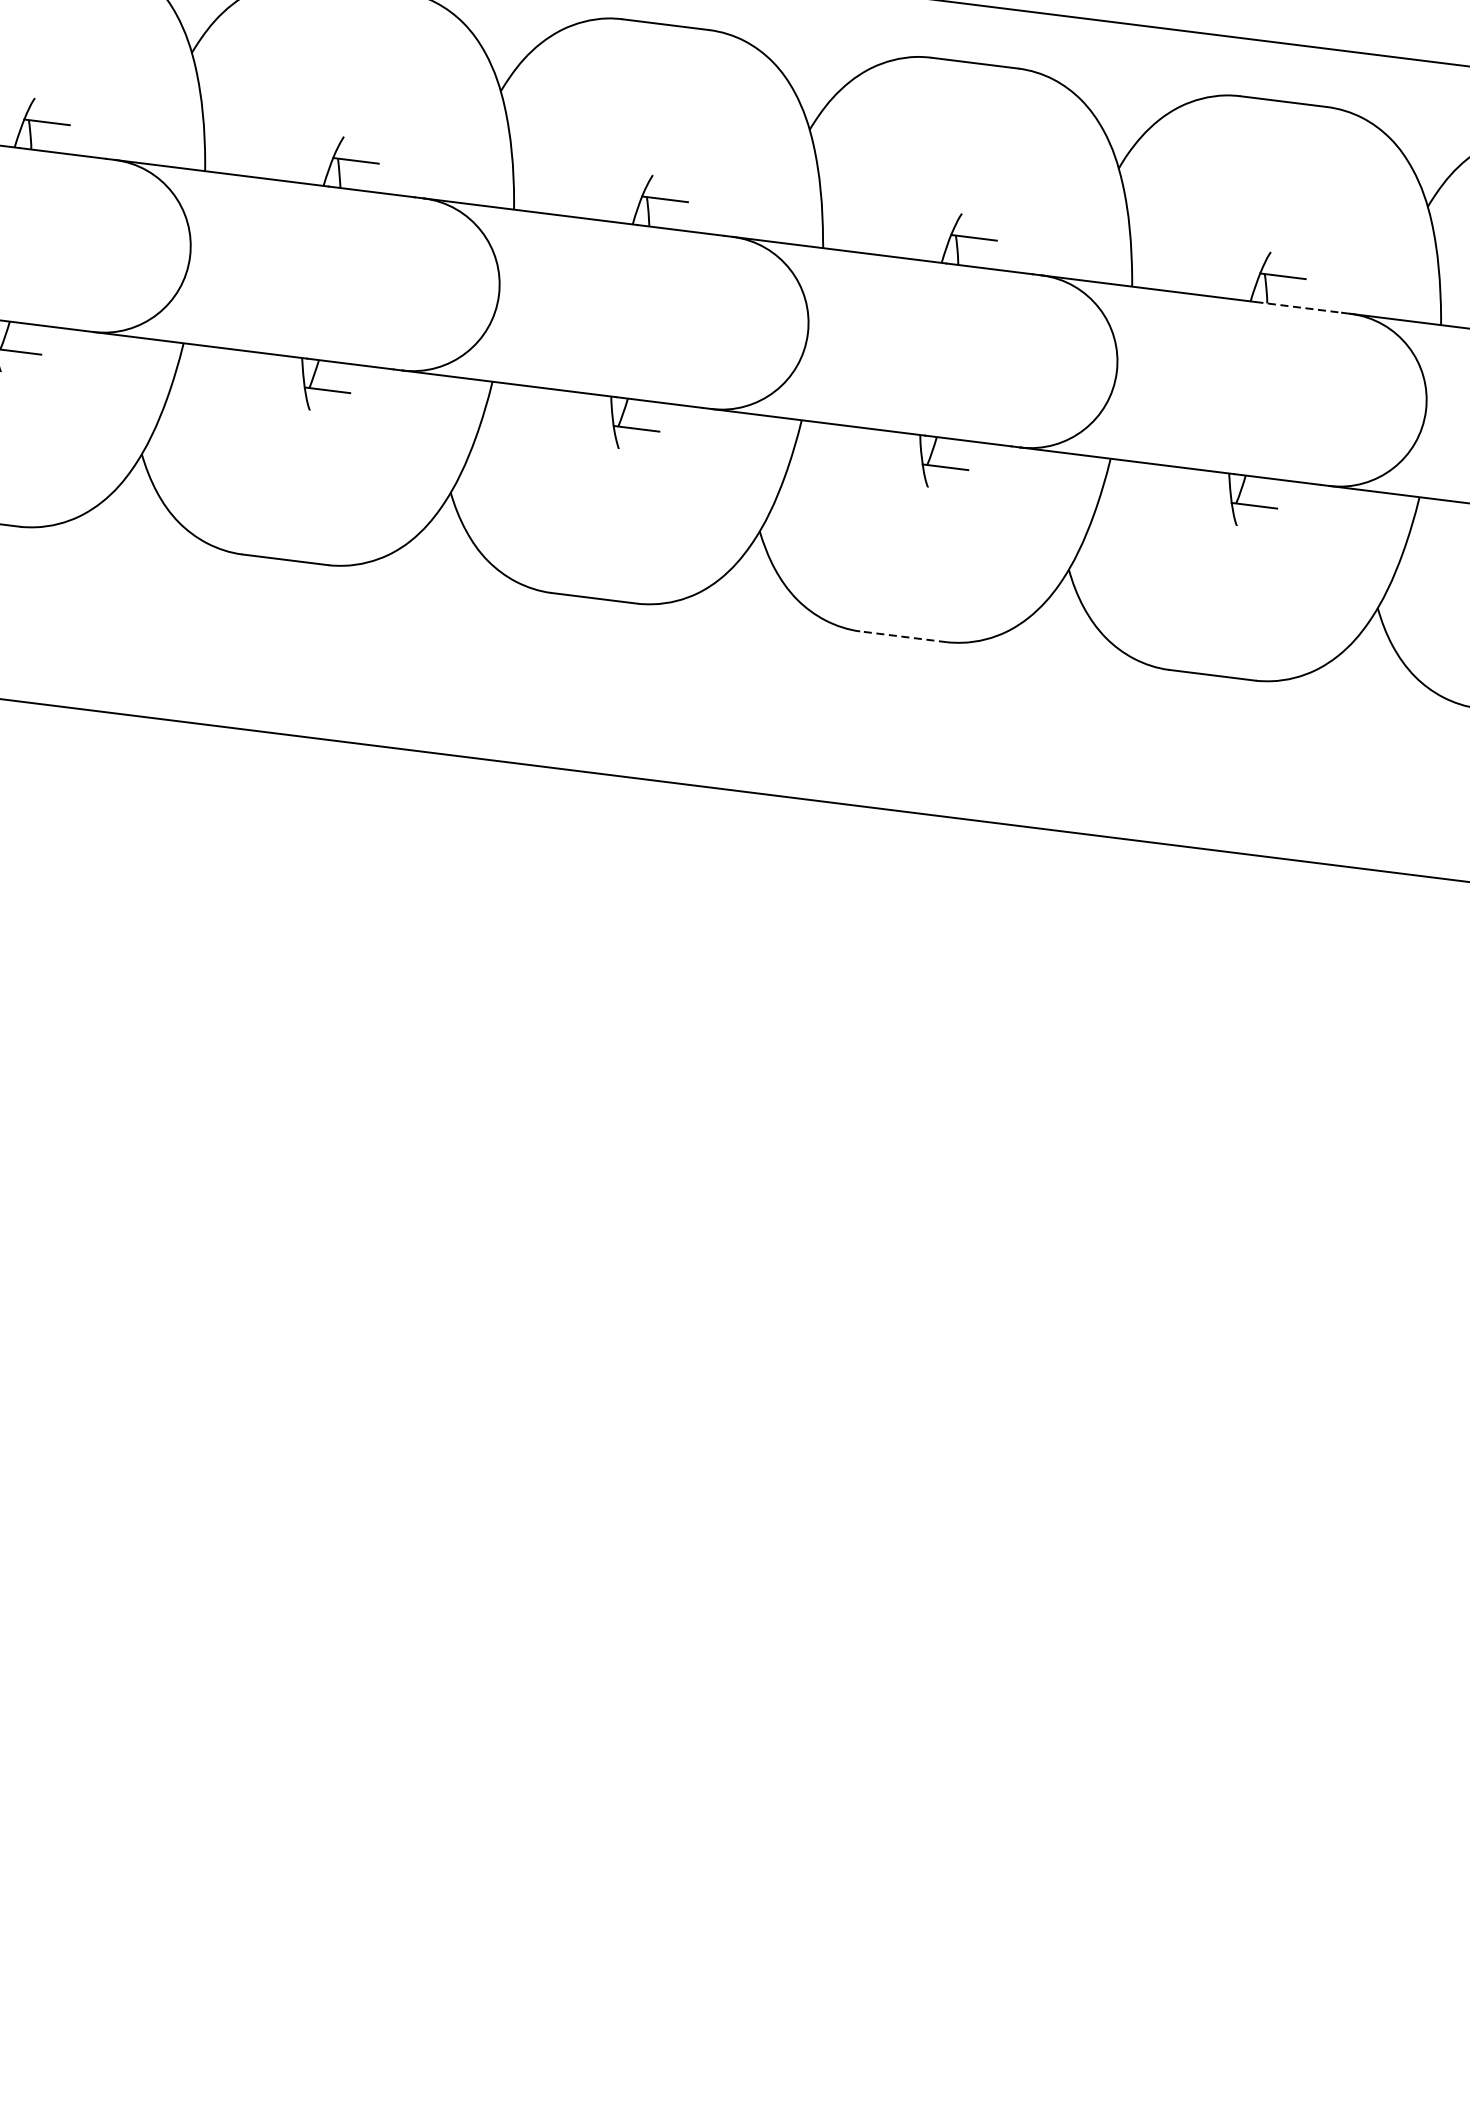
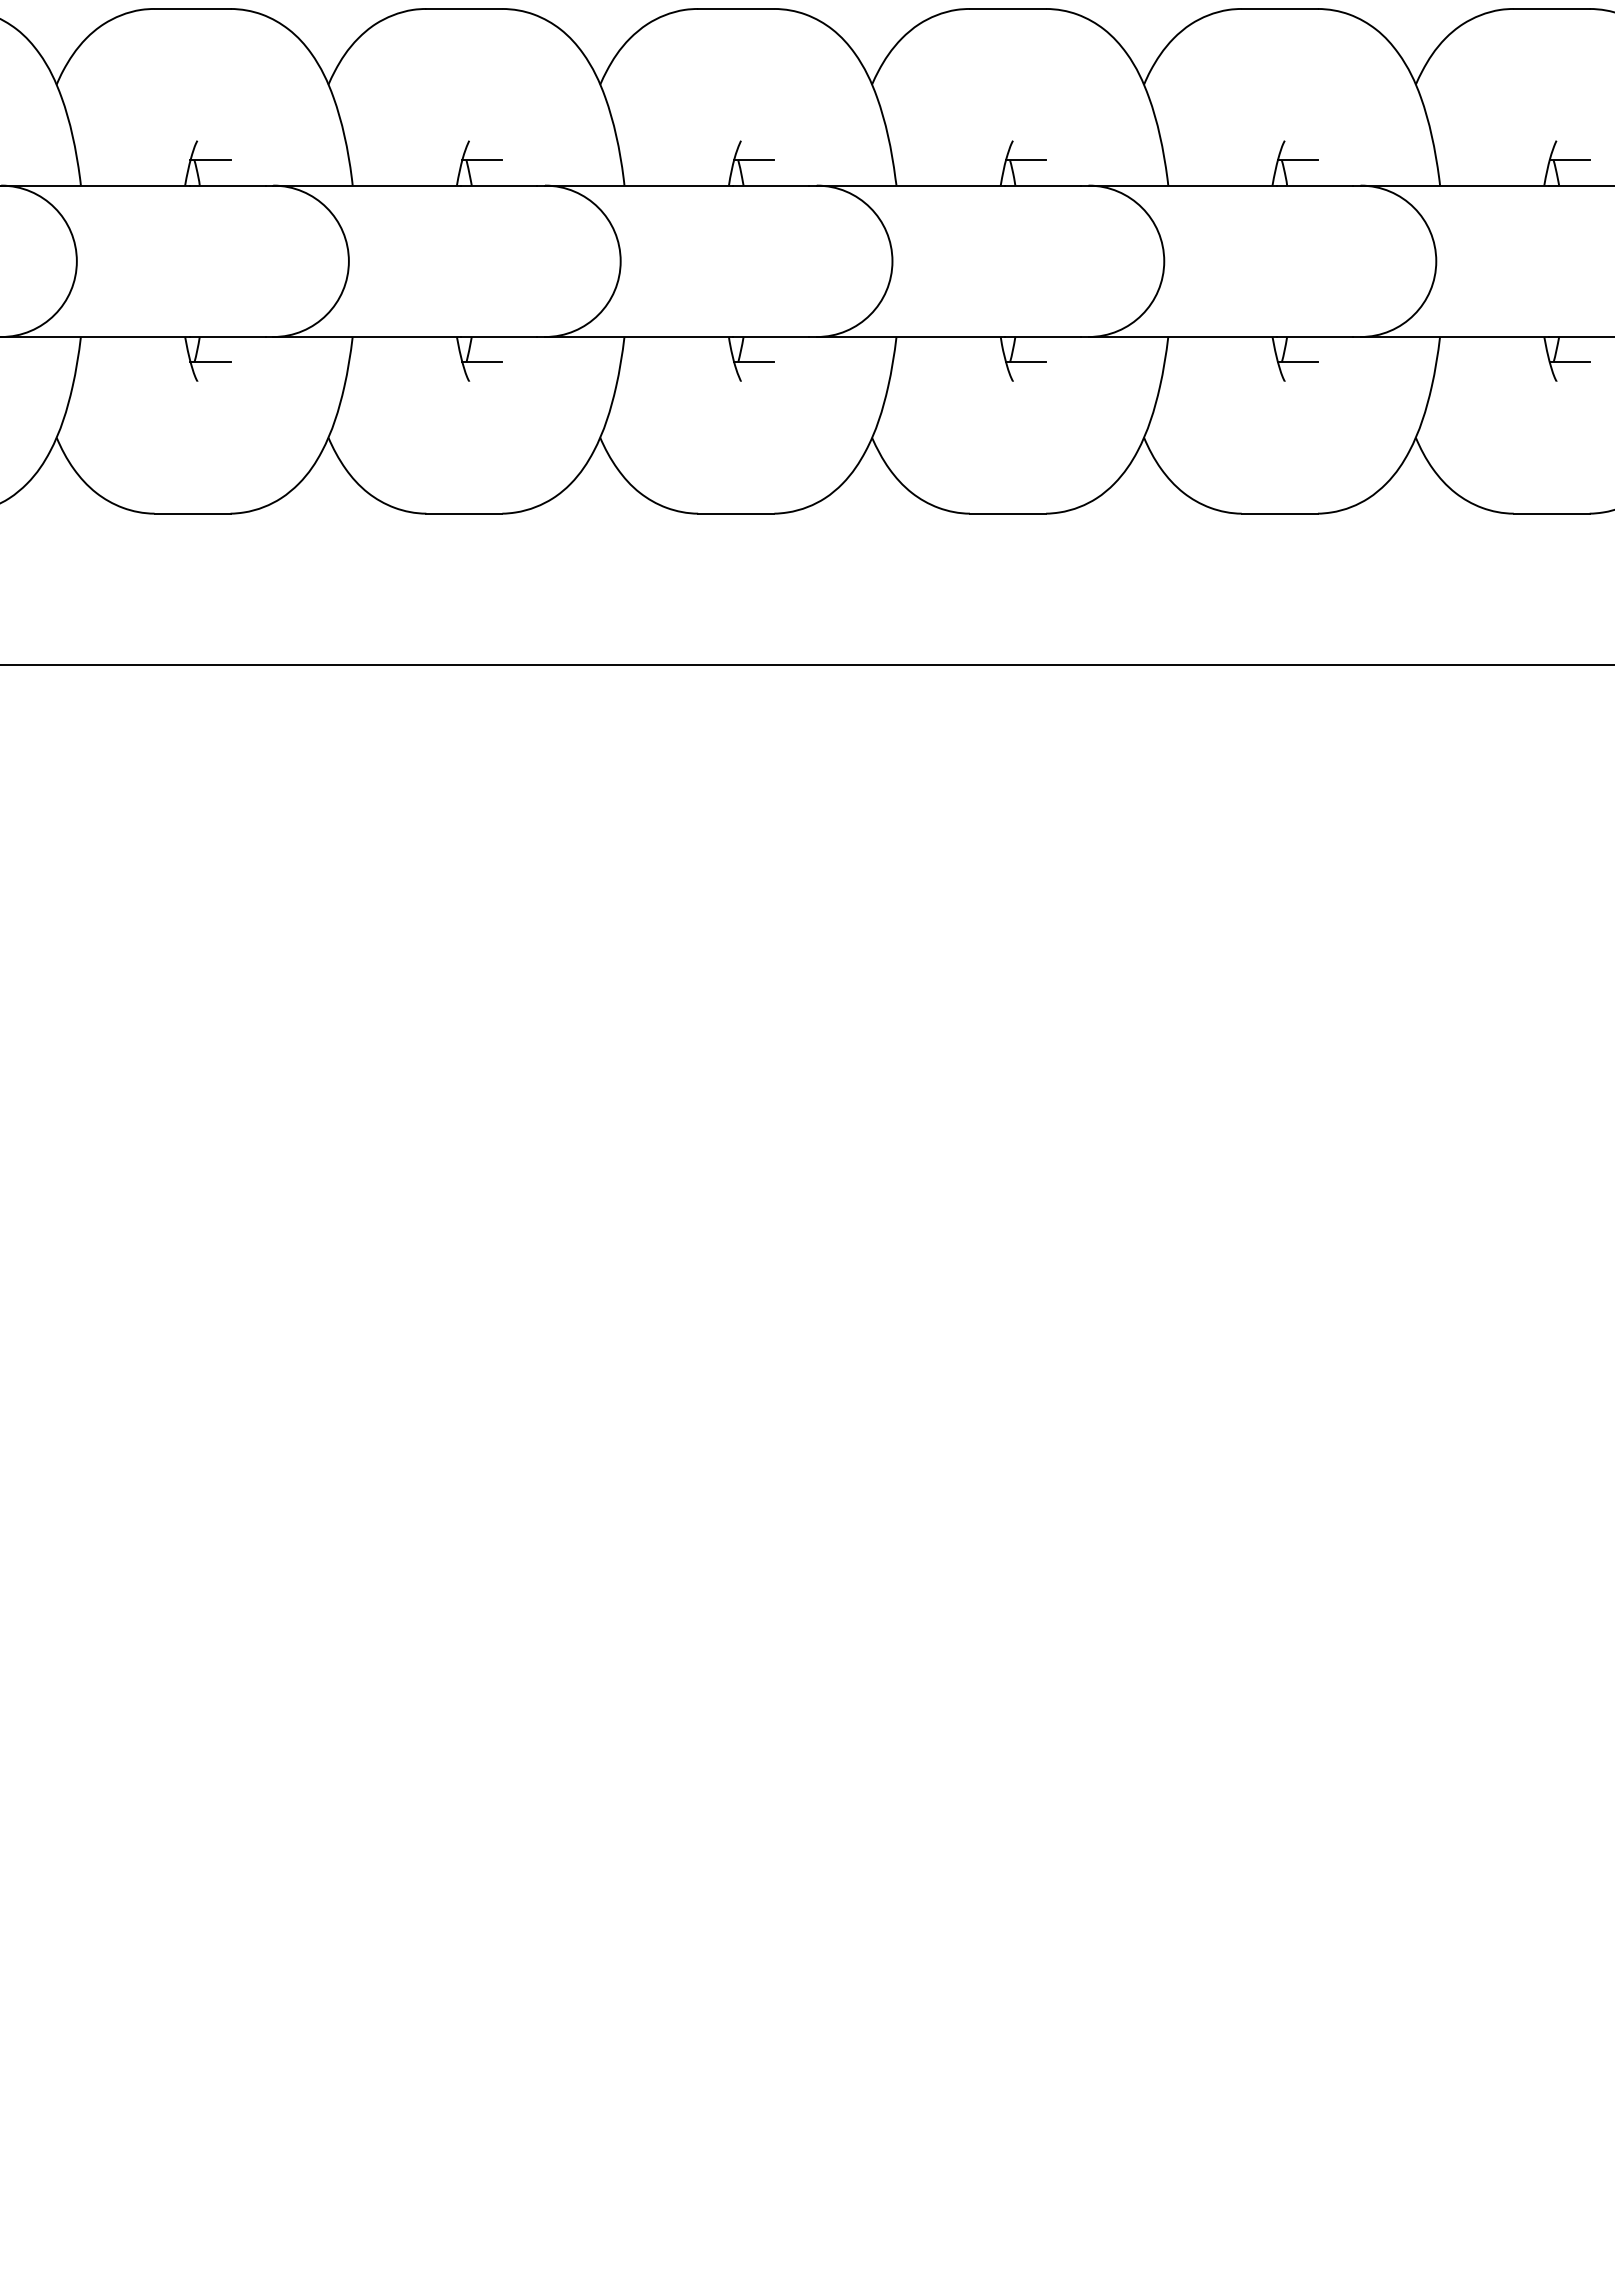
line: (1299, 307) -> (1315, 185), dashed -> solid
line: (902, 636) -> (1007, 513), dashed -> solid

